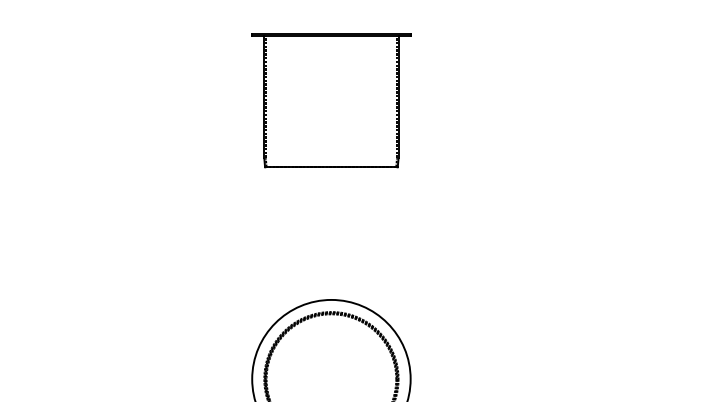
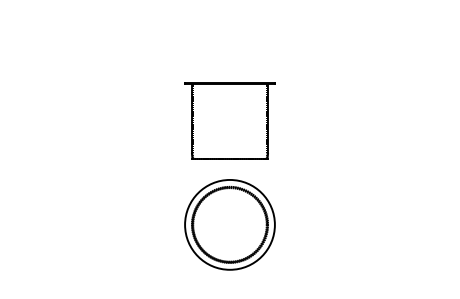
part: (330, 99) -> (229, 120), moved

